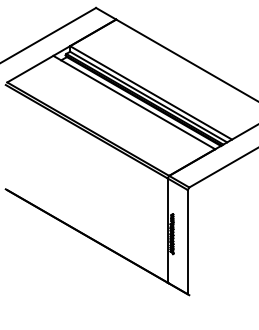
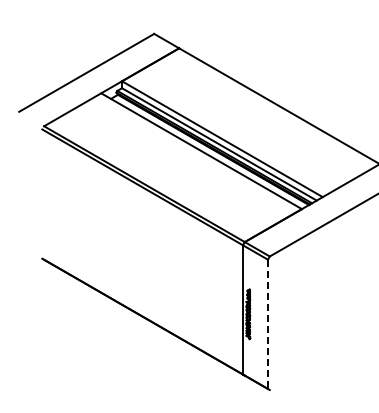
line: (187, 242) -> (267, 324), solid -> dashed

